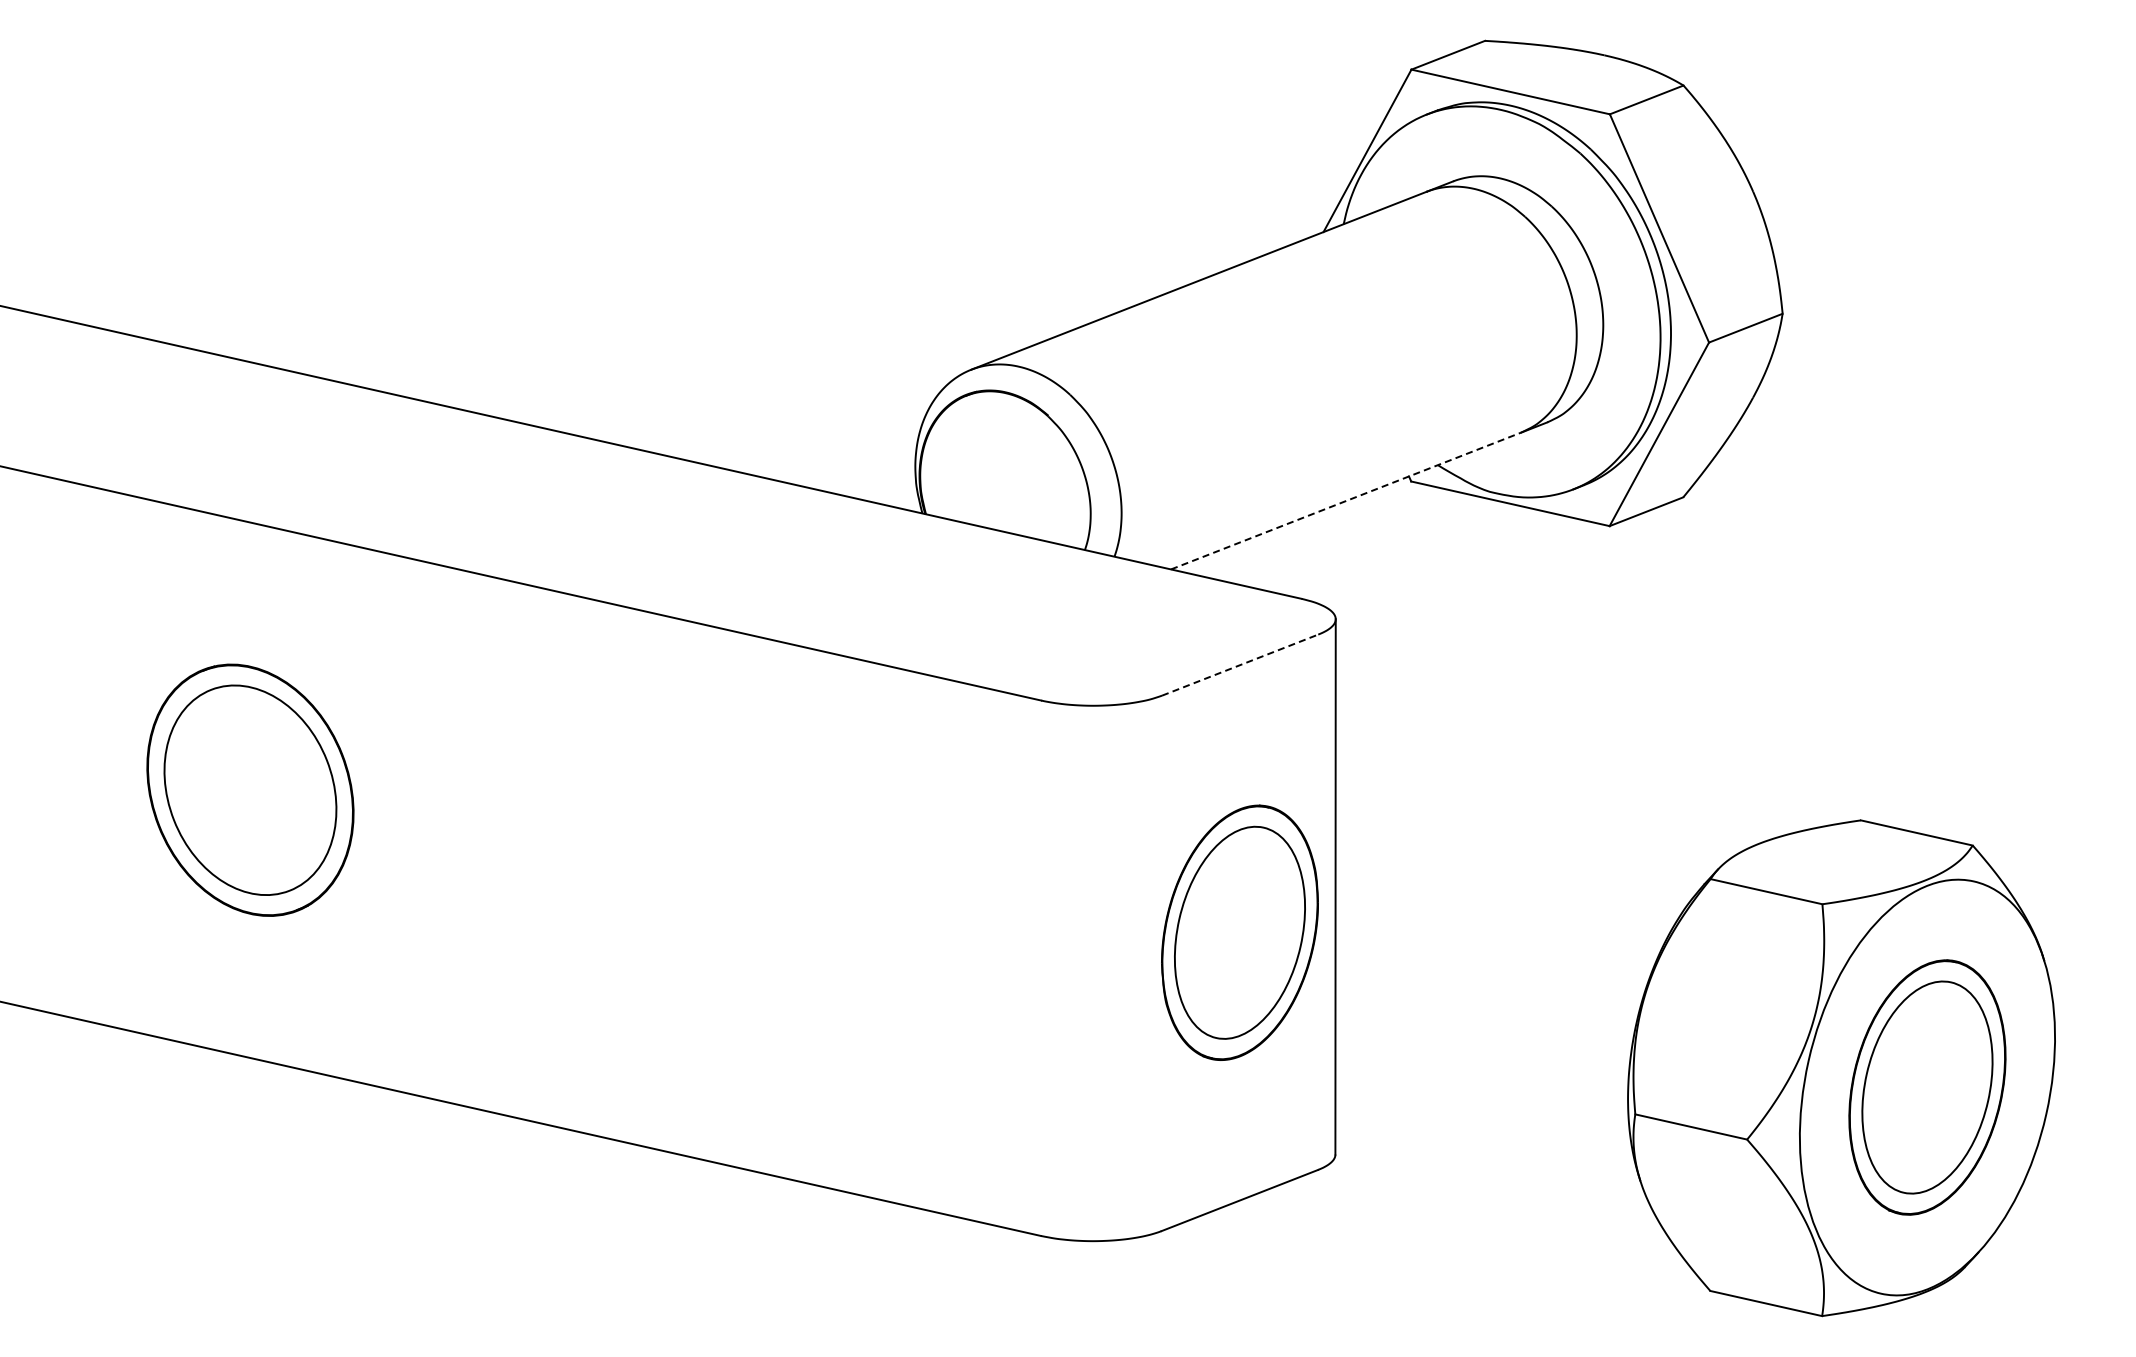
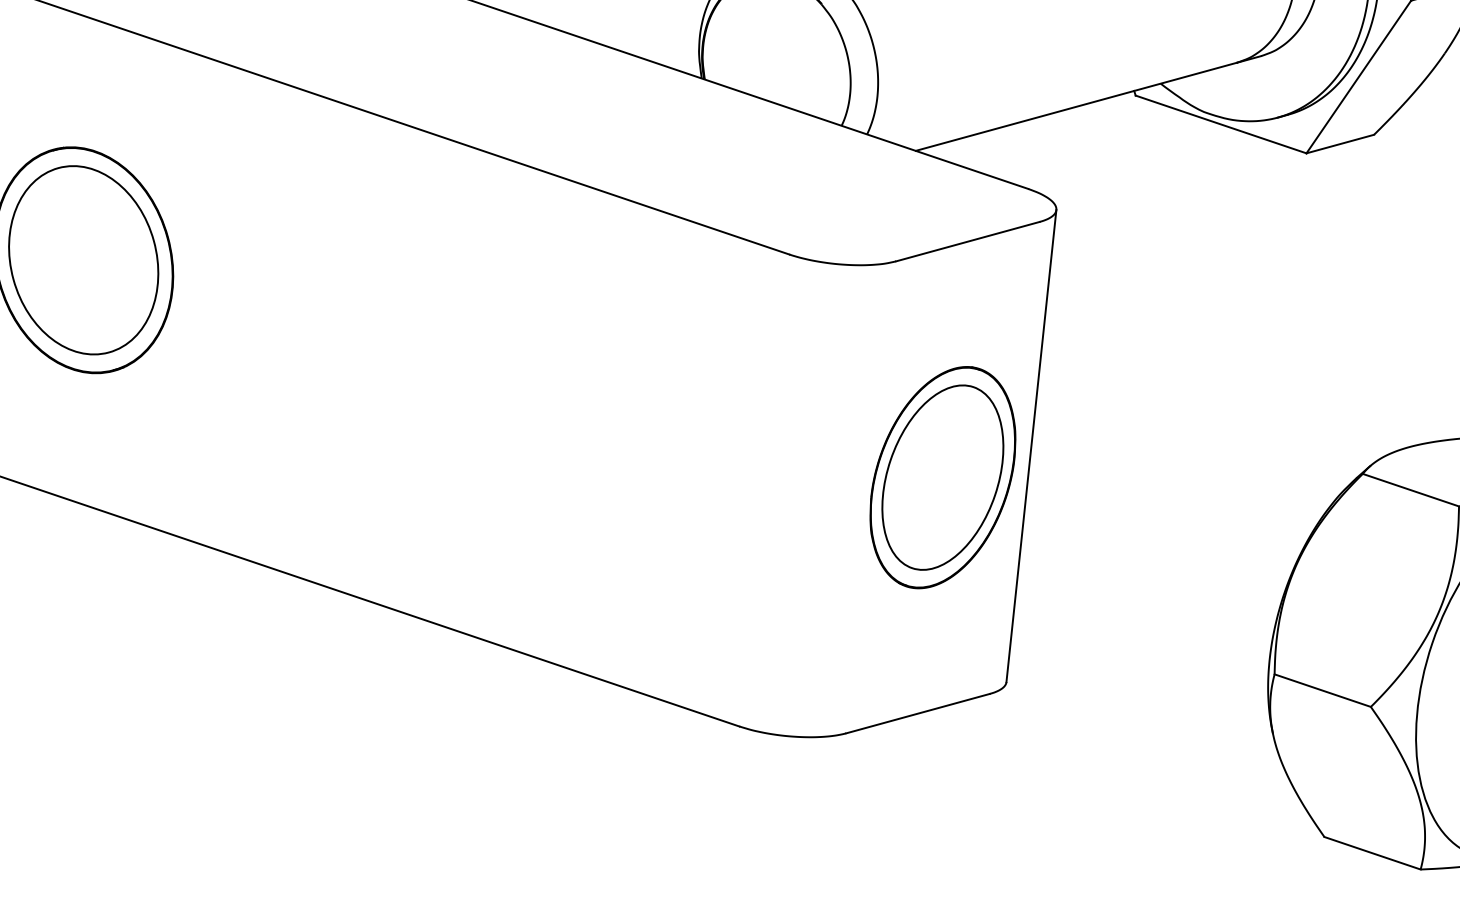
line: (1345, 501) -> (1075, 107), dashed -> solid
line: (1240, 665) -> (968, 242), dashed -> solid

